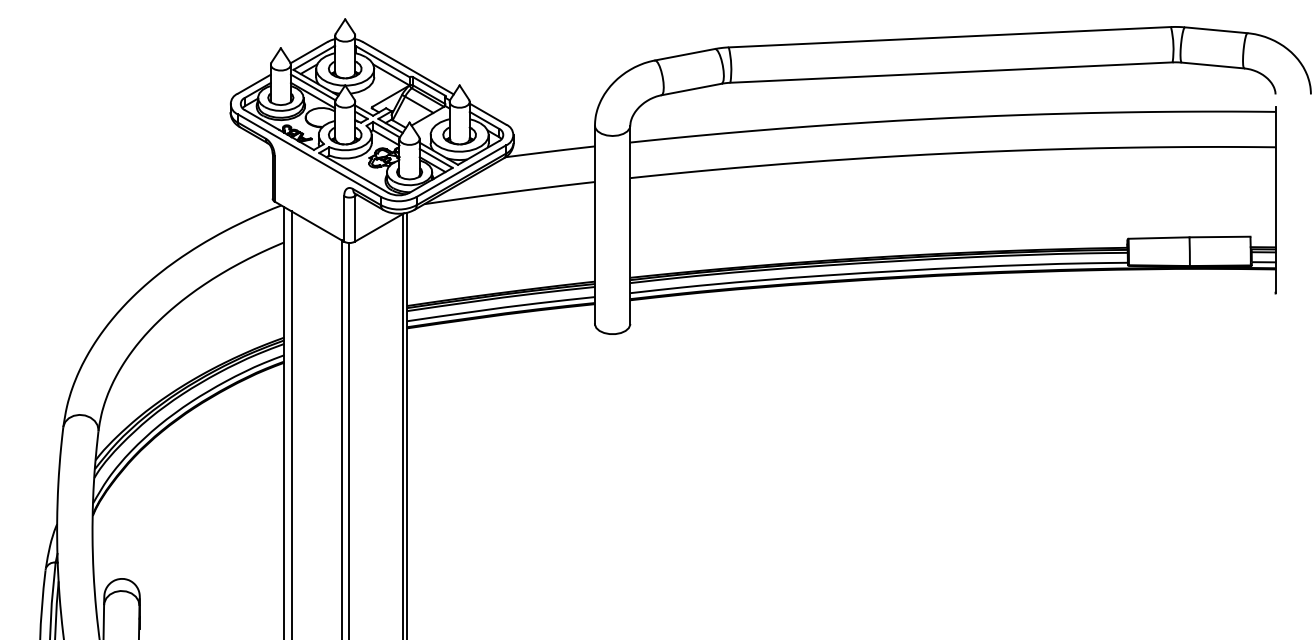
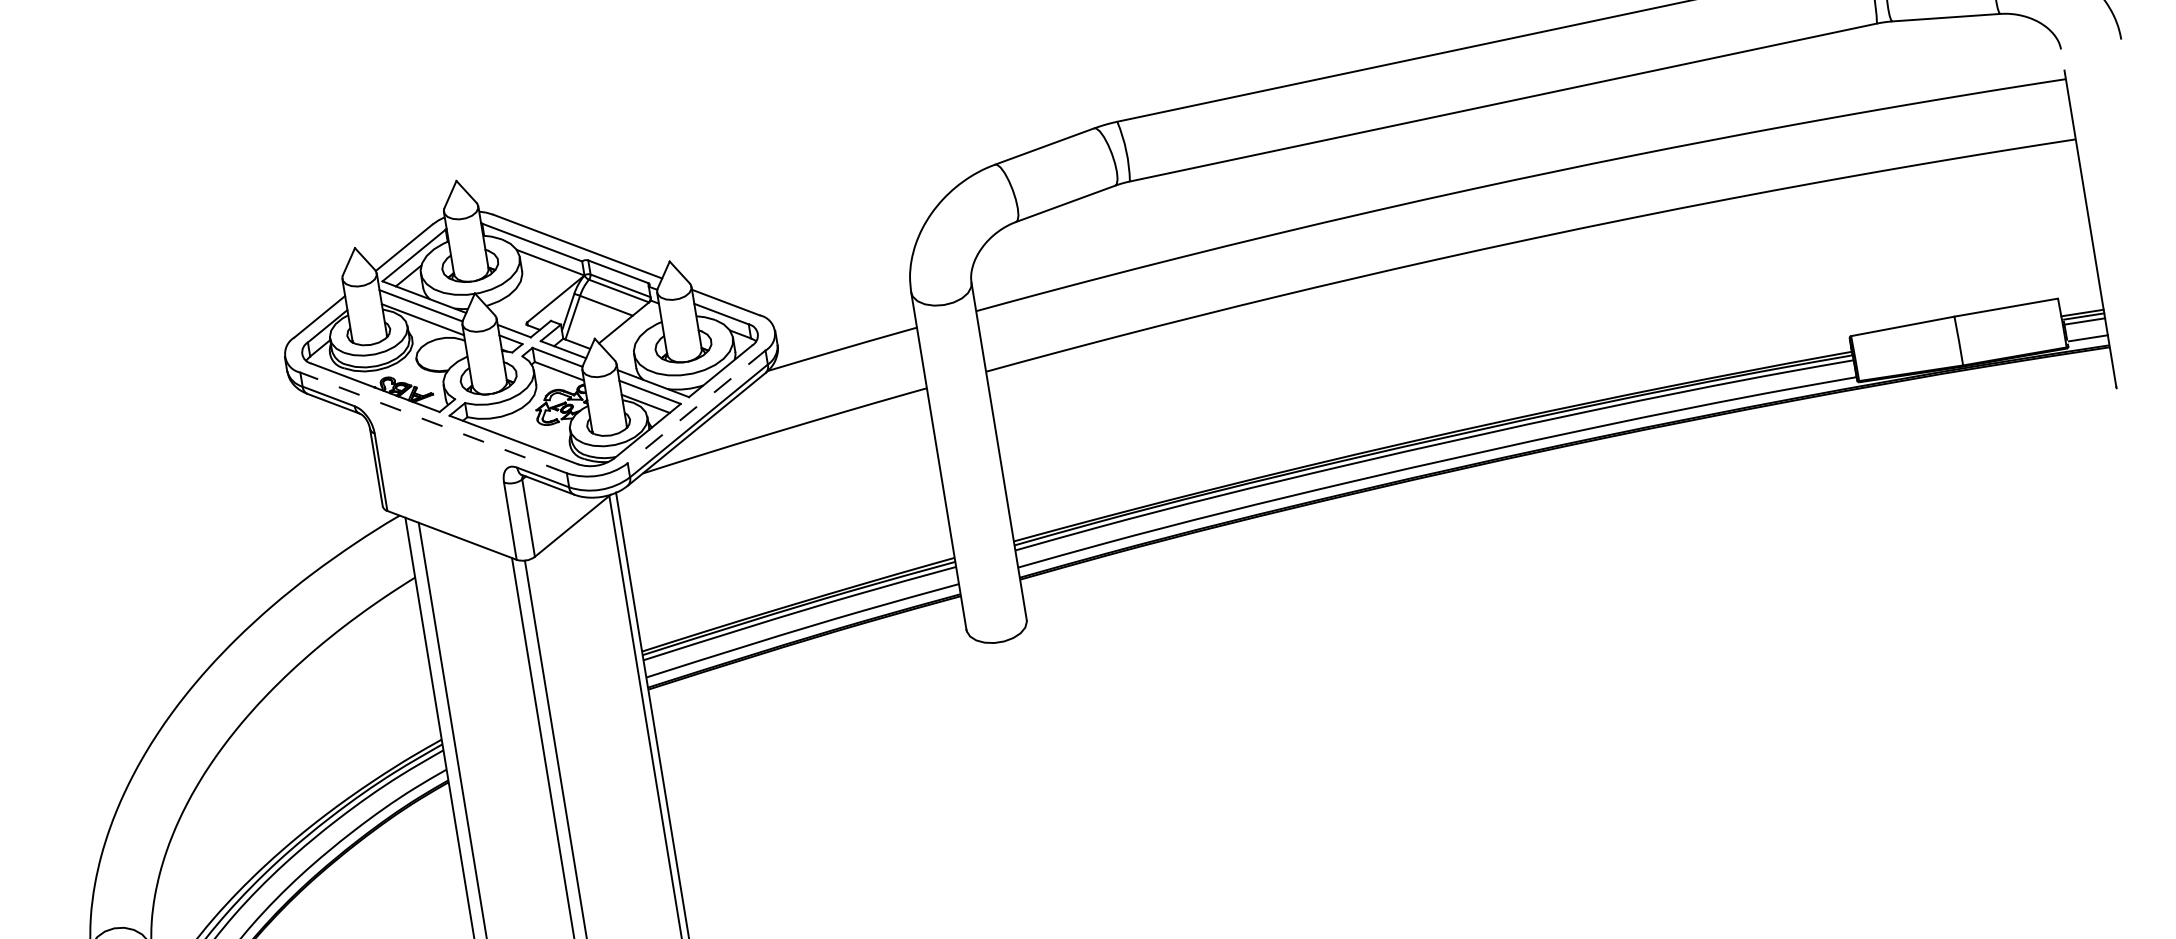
line: (309, 155) -> (433, 422), solid -> dashed
line: (461, 171) -> (696, 407), solid -> dashed

